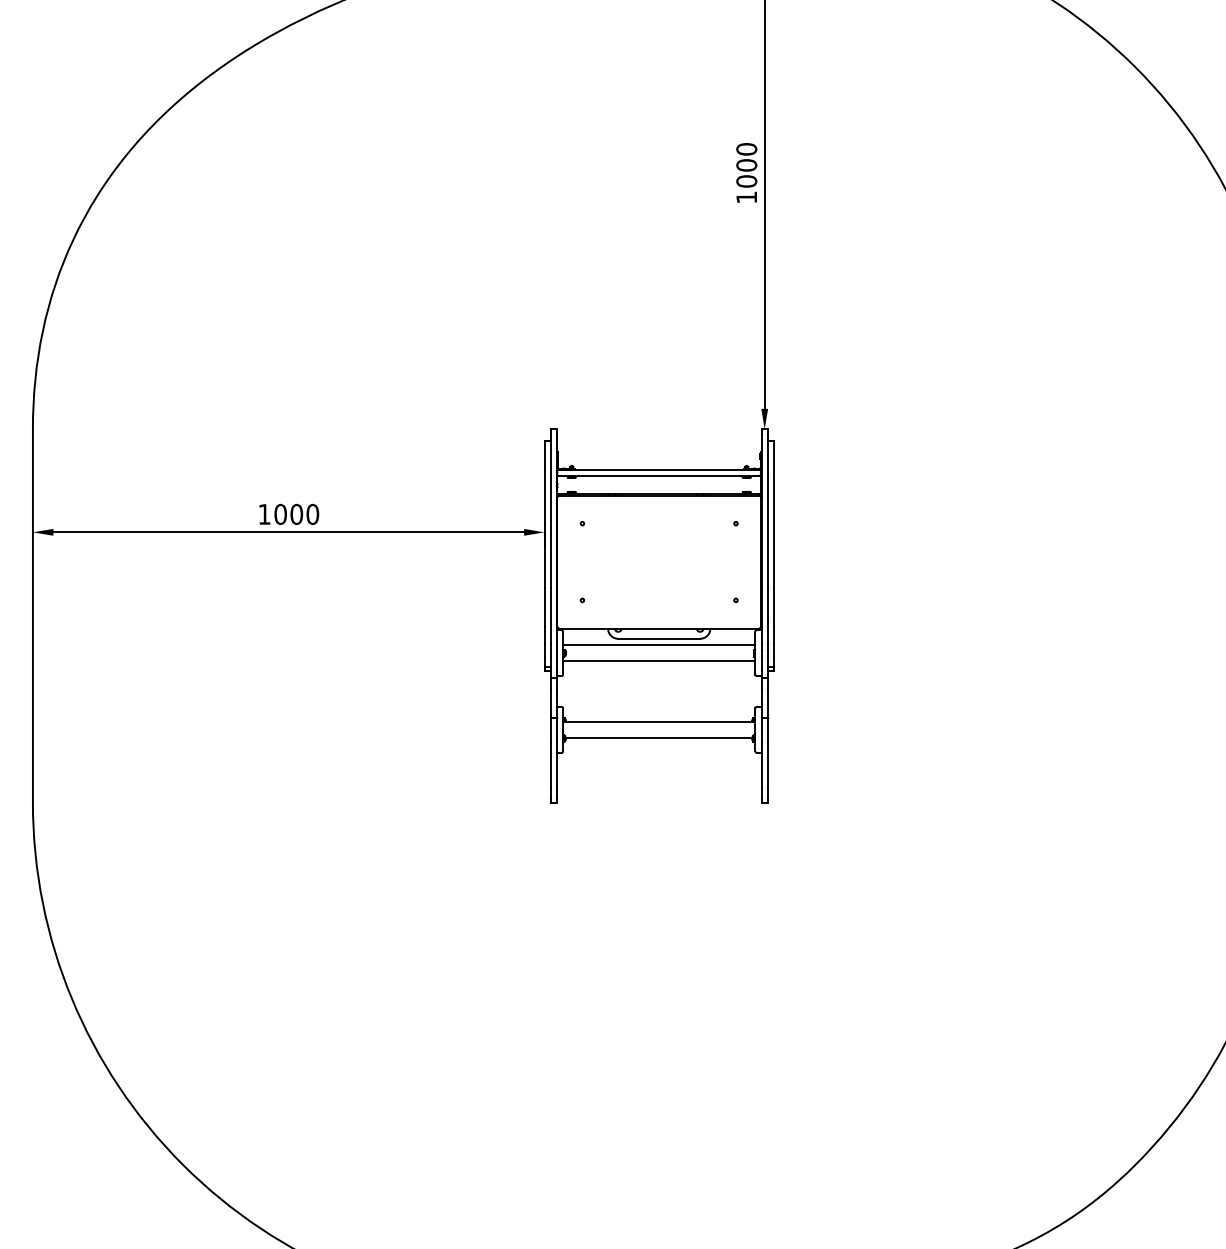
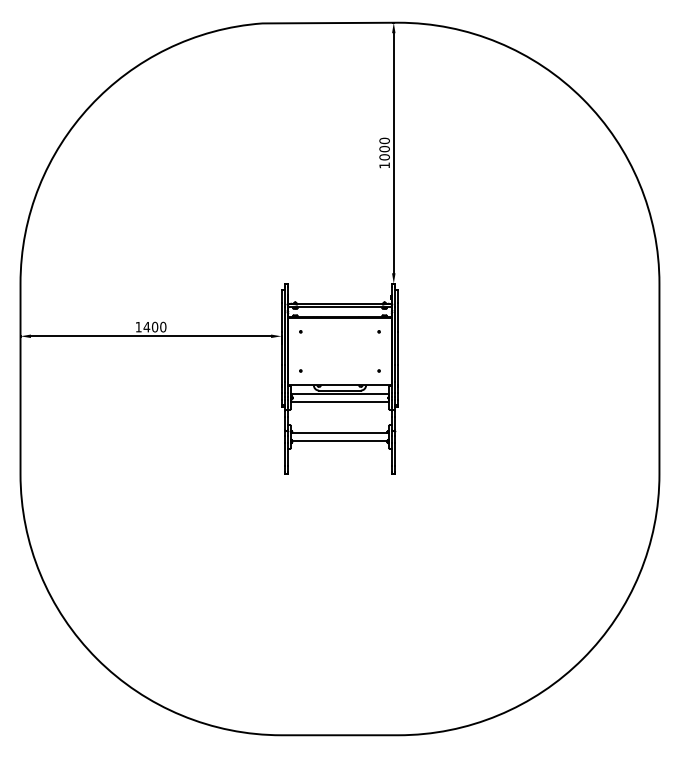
text: (279, 513) -> (146, 326), 1000 -> 1400

